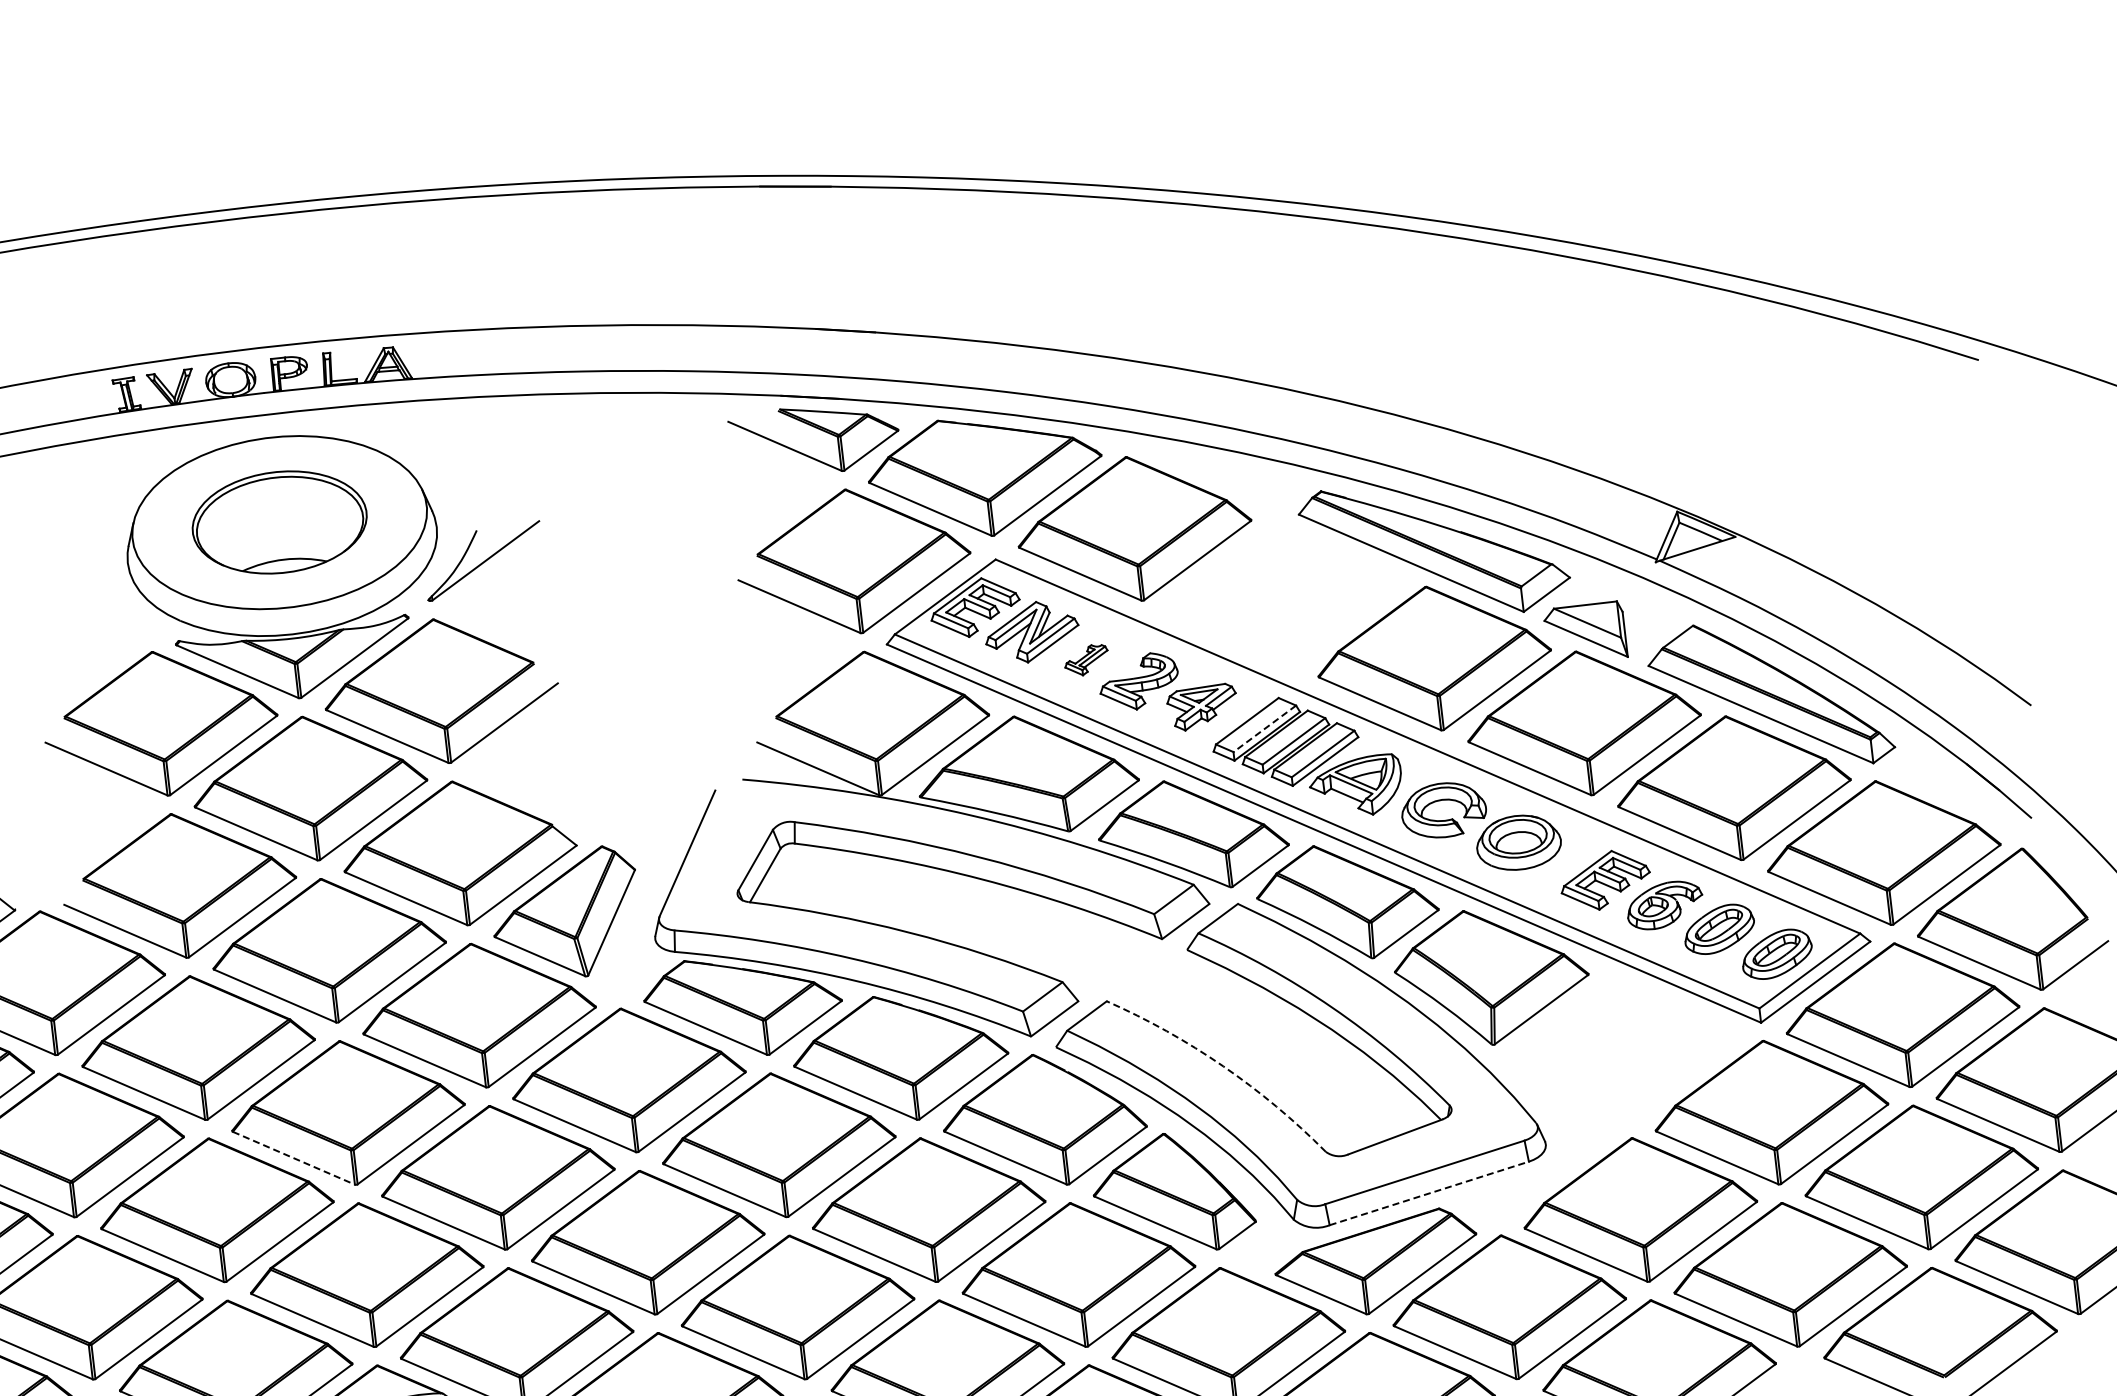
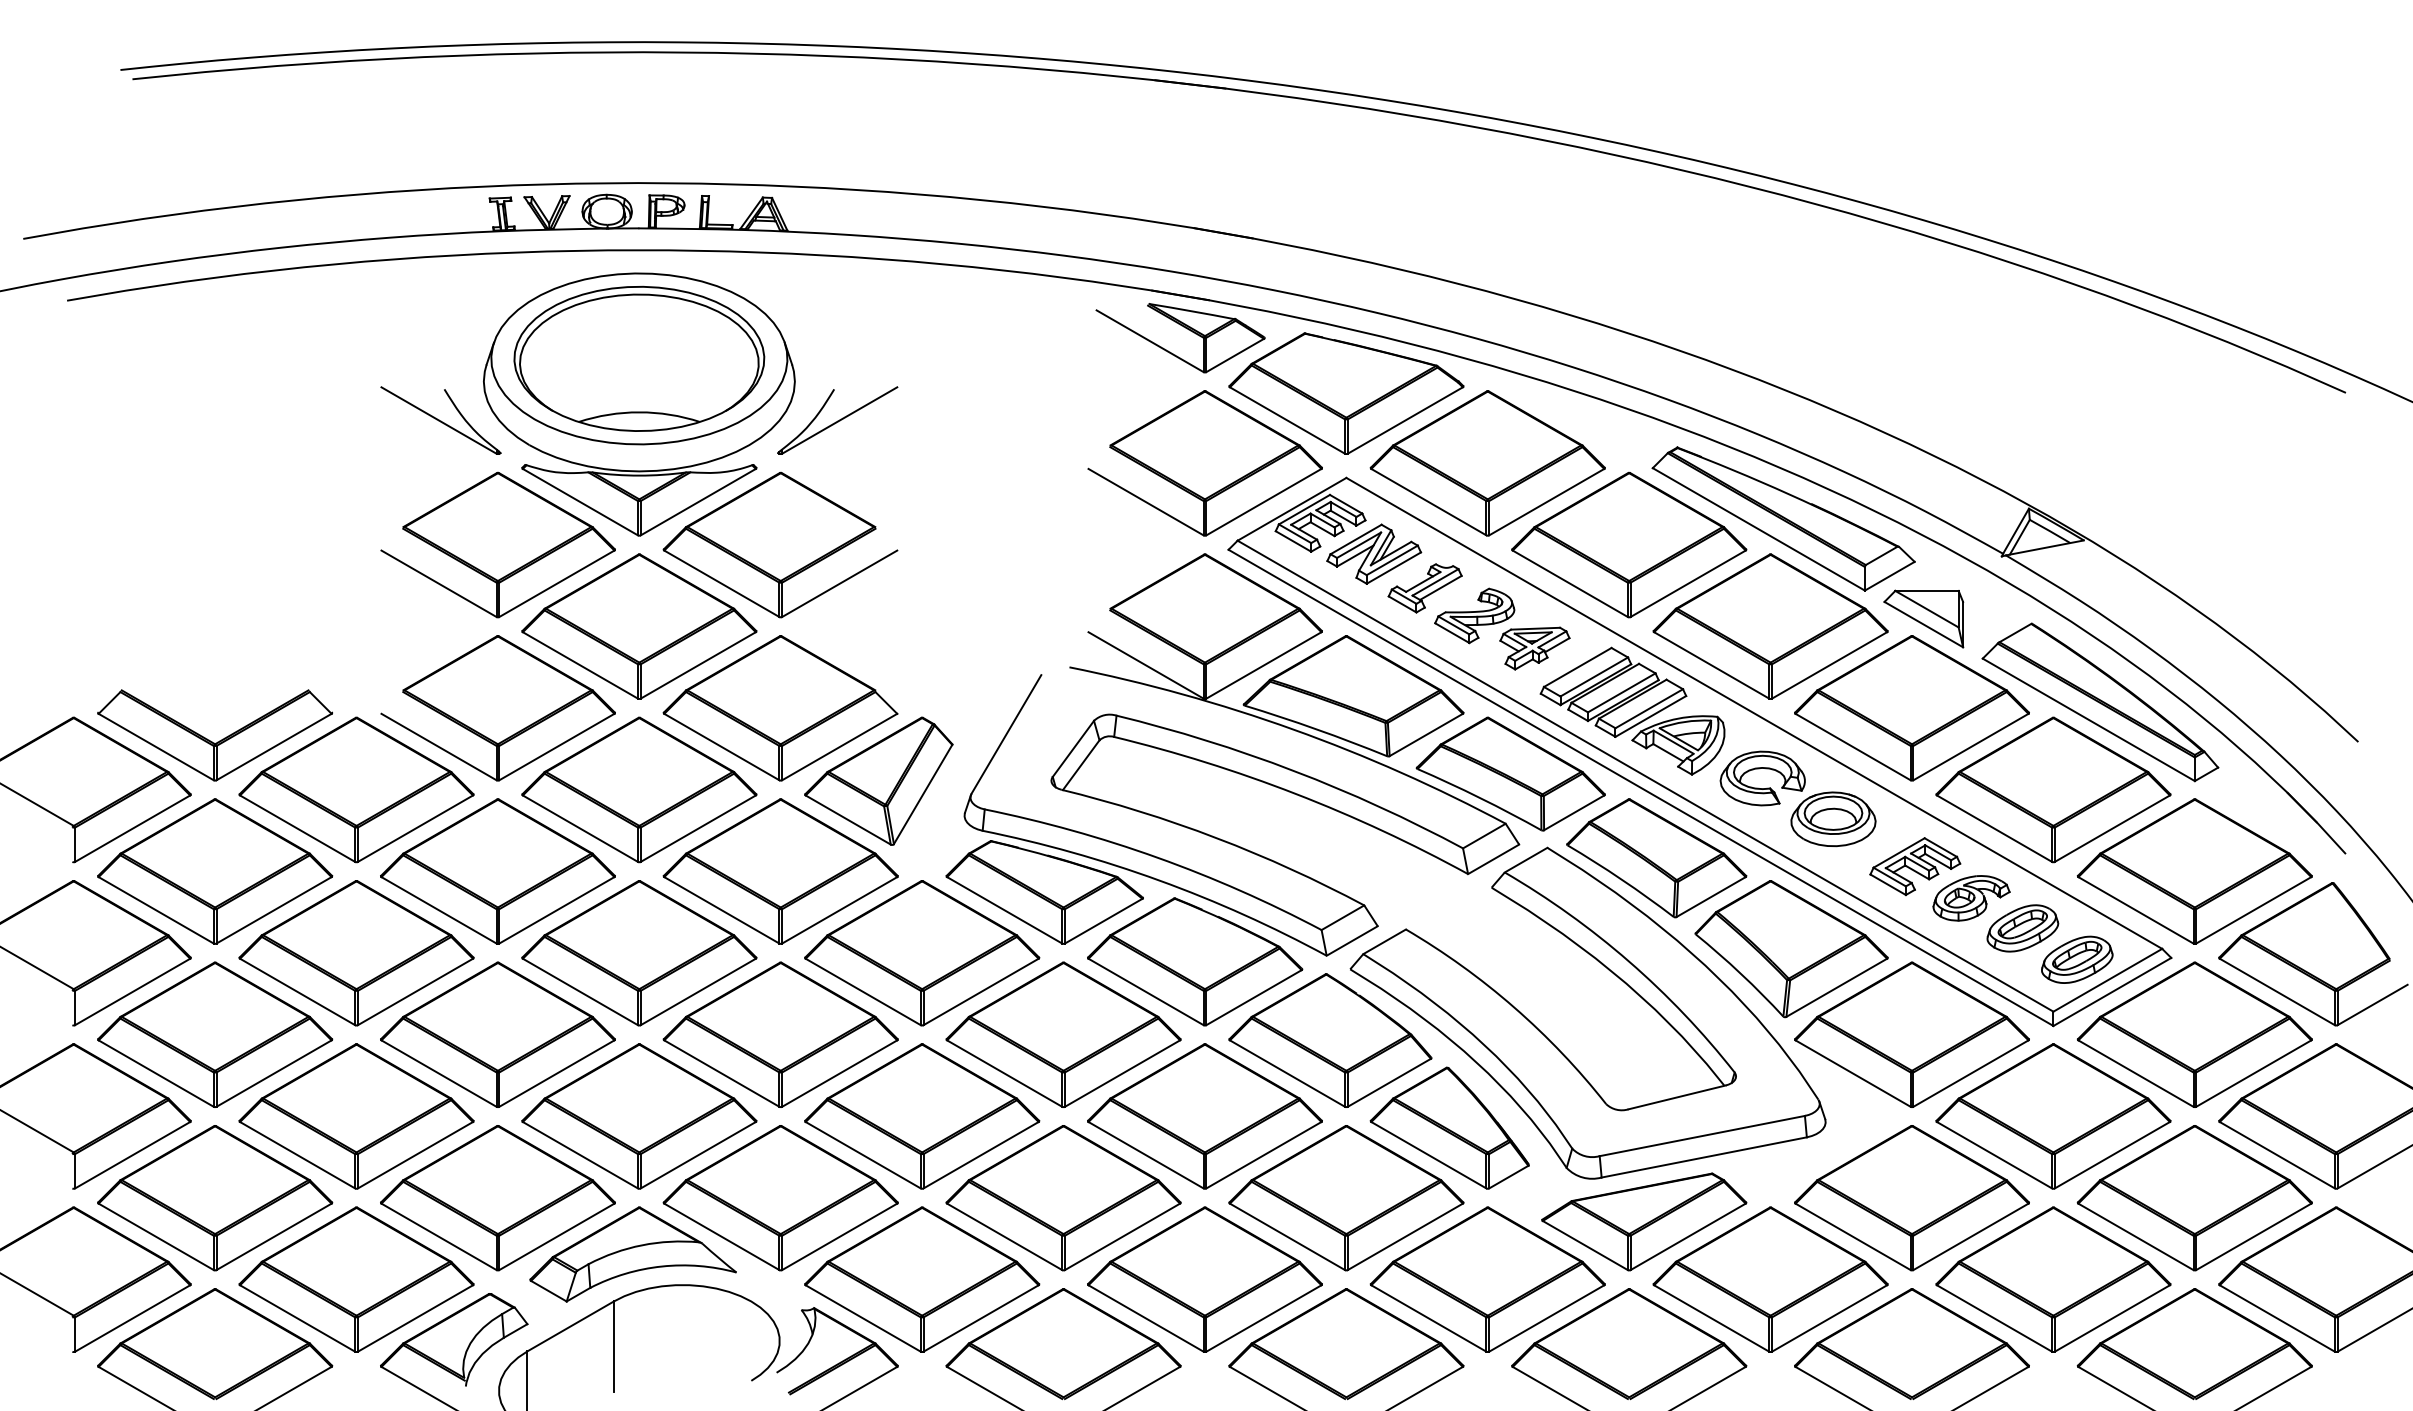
part: (279, 522) -> (639, 358), size x1.43
part: (1284, 593) -> (1629, 544), added
part: (89, 606) -> (440, 420), added
part: (1086, 660) -> (1424, 588), size x1.67
line: (1264, 728) -> (1594, 676), dashed -> solid
part: (1621, 1047) -> (1911, 1034), added
arc: (1223, 1066) -> (1514, 1007), dashed -> solid
line: (294, 1158) -> (580, 992), dashed -> solid
line: (1429, 1193) -> (1704, 1157), dashed -> solid

